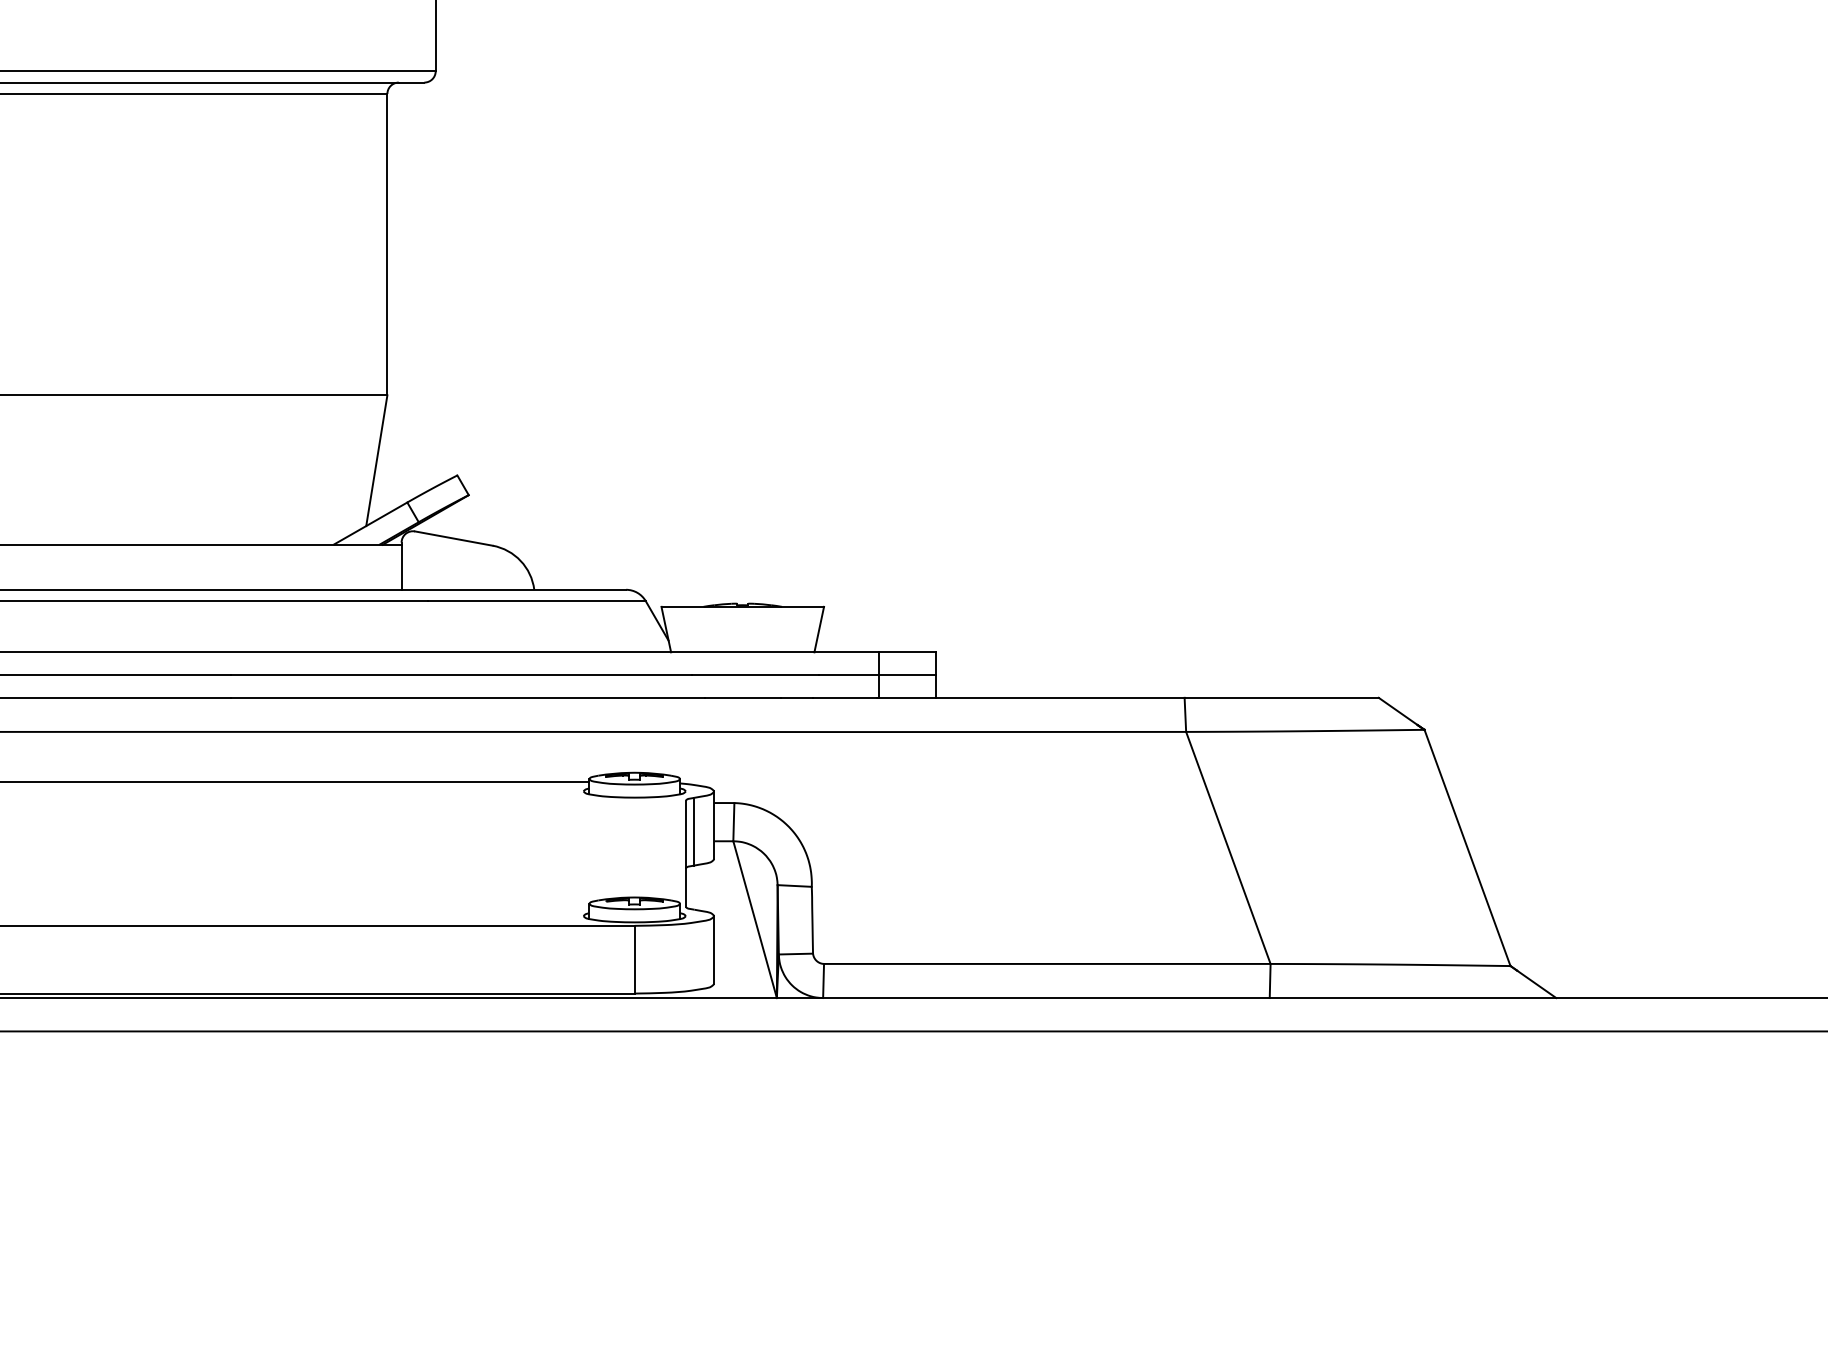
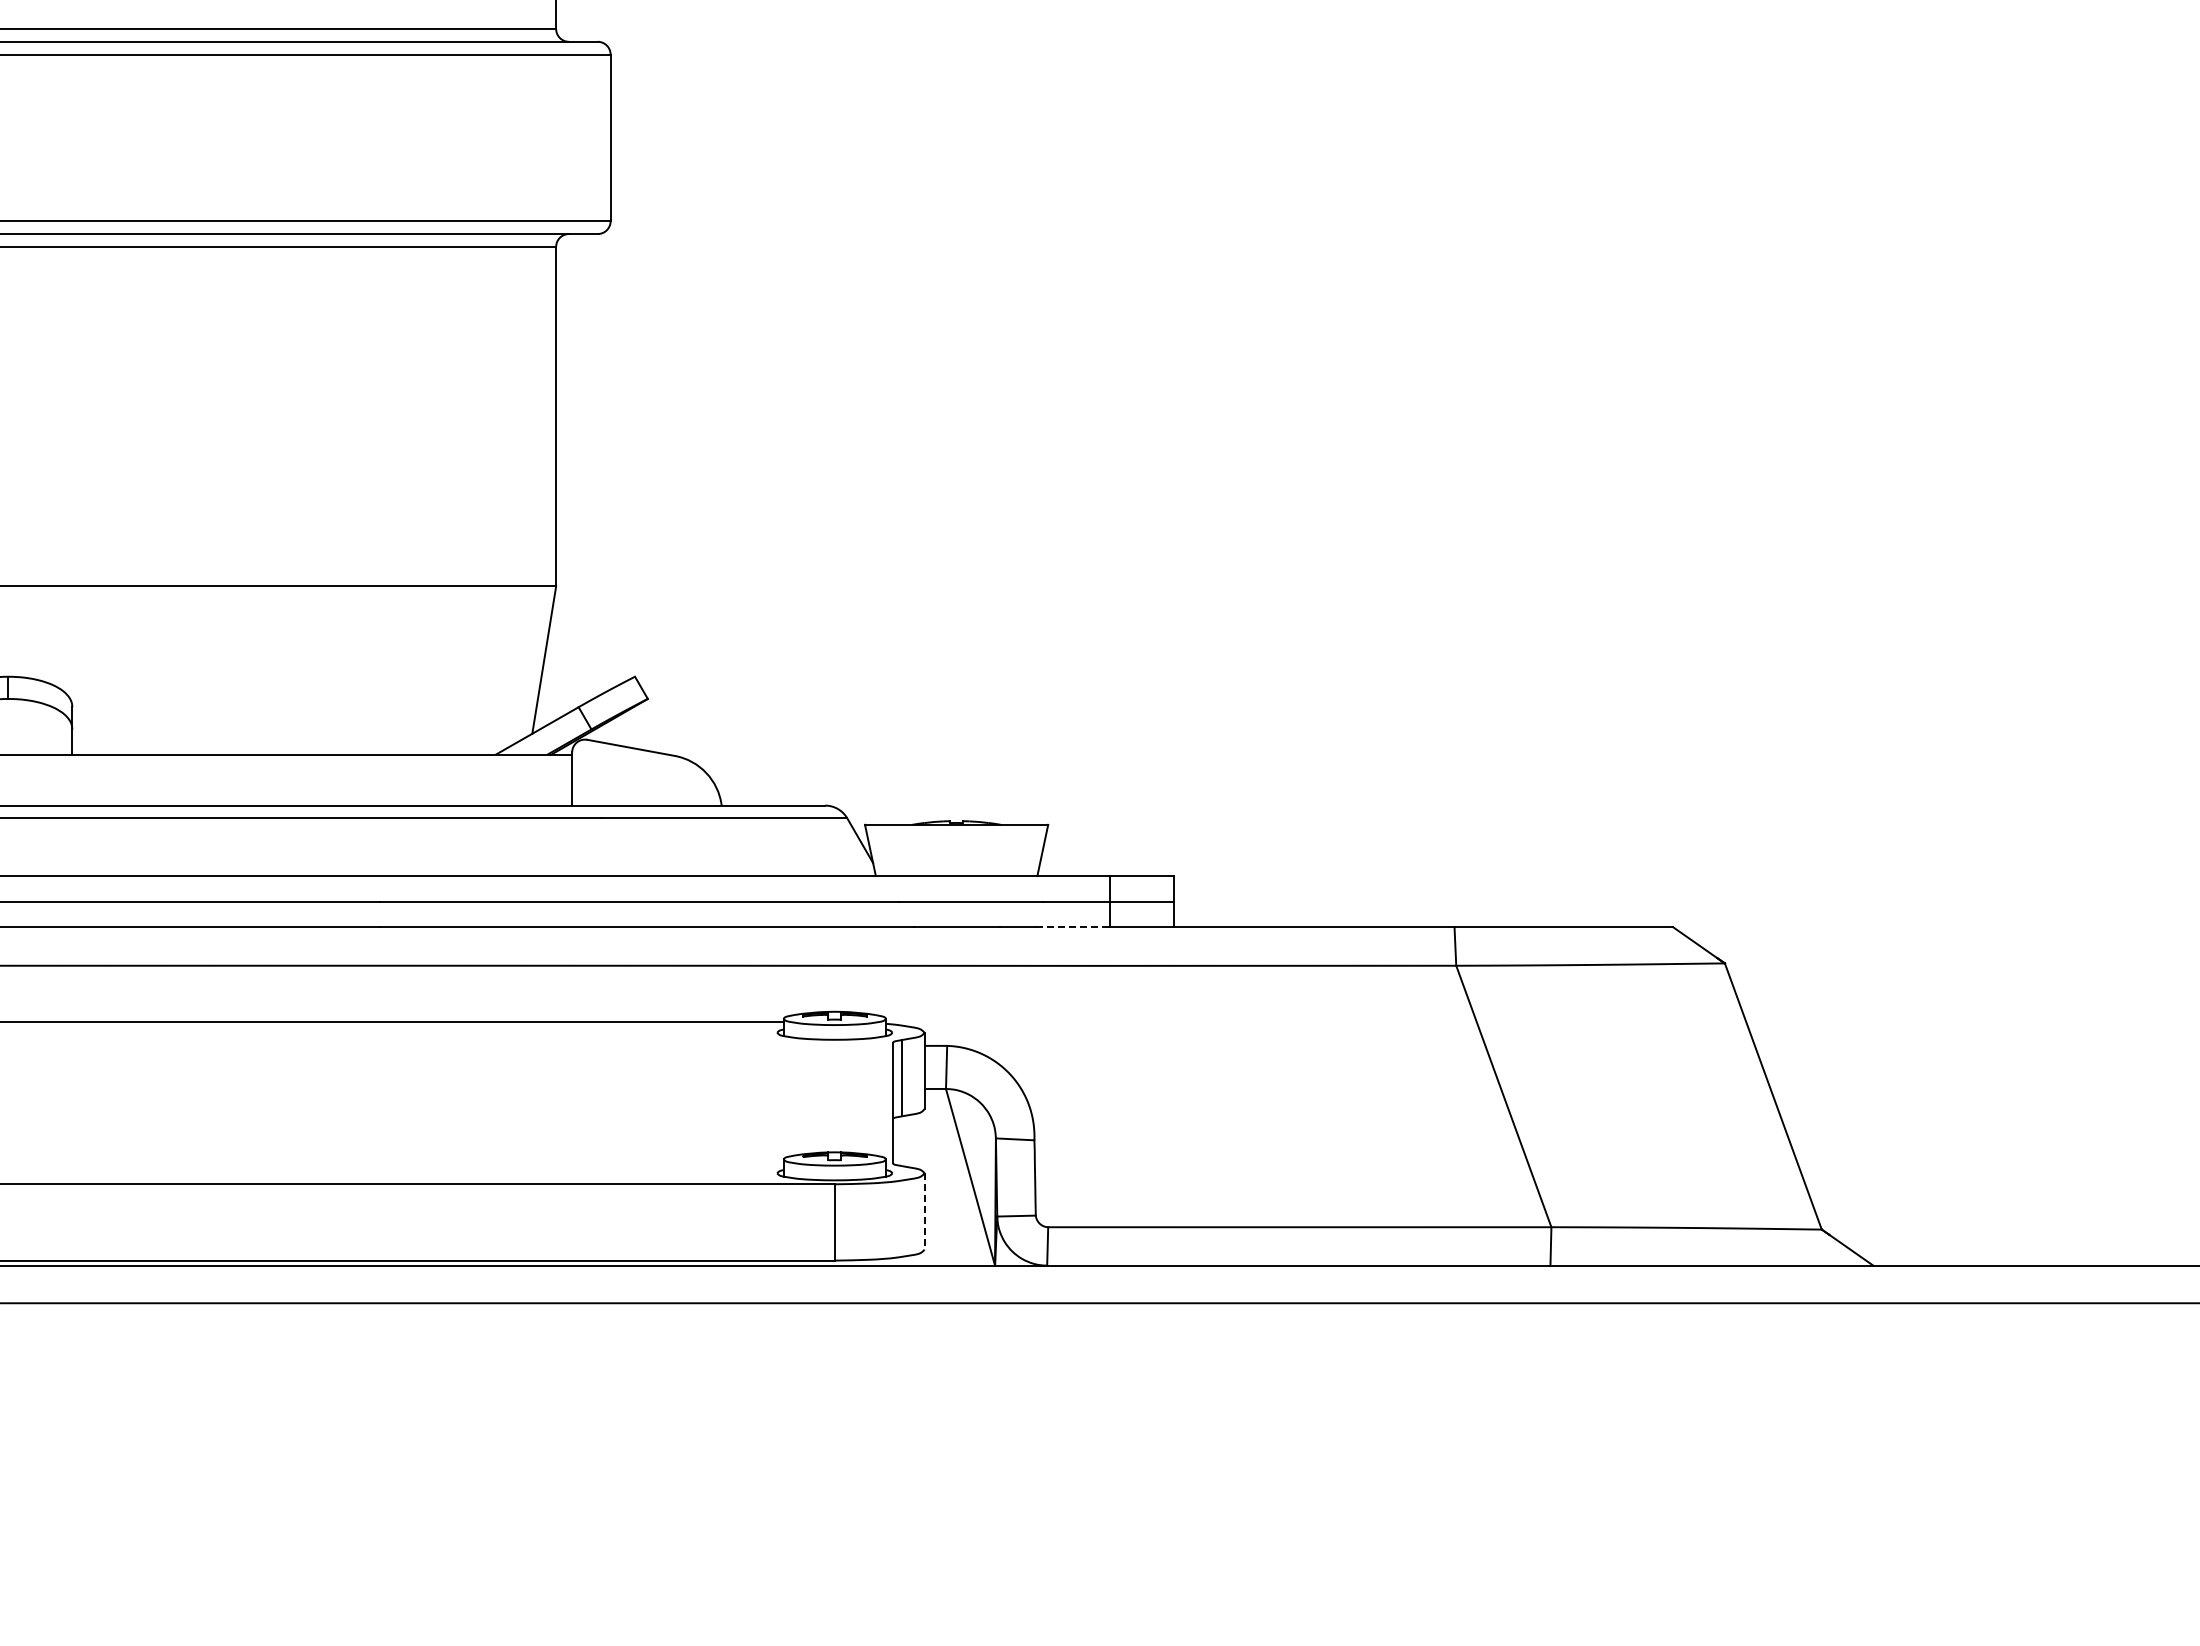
line: (845, 697) -> (1072, 927), solid -> dashed
line: (714, 950) -> (924, 1212), solid -> dashed

